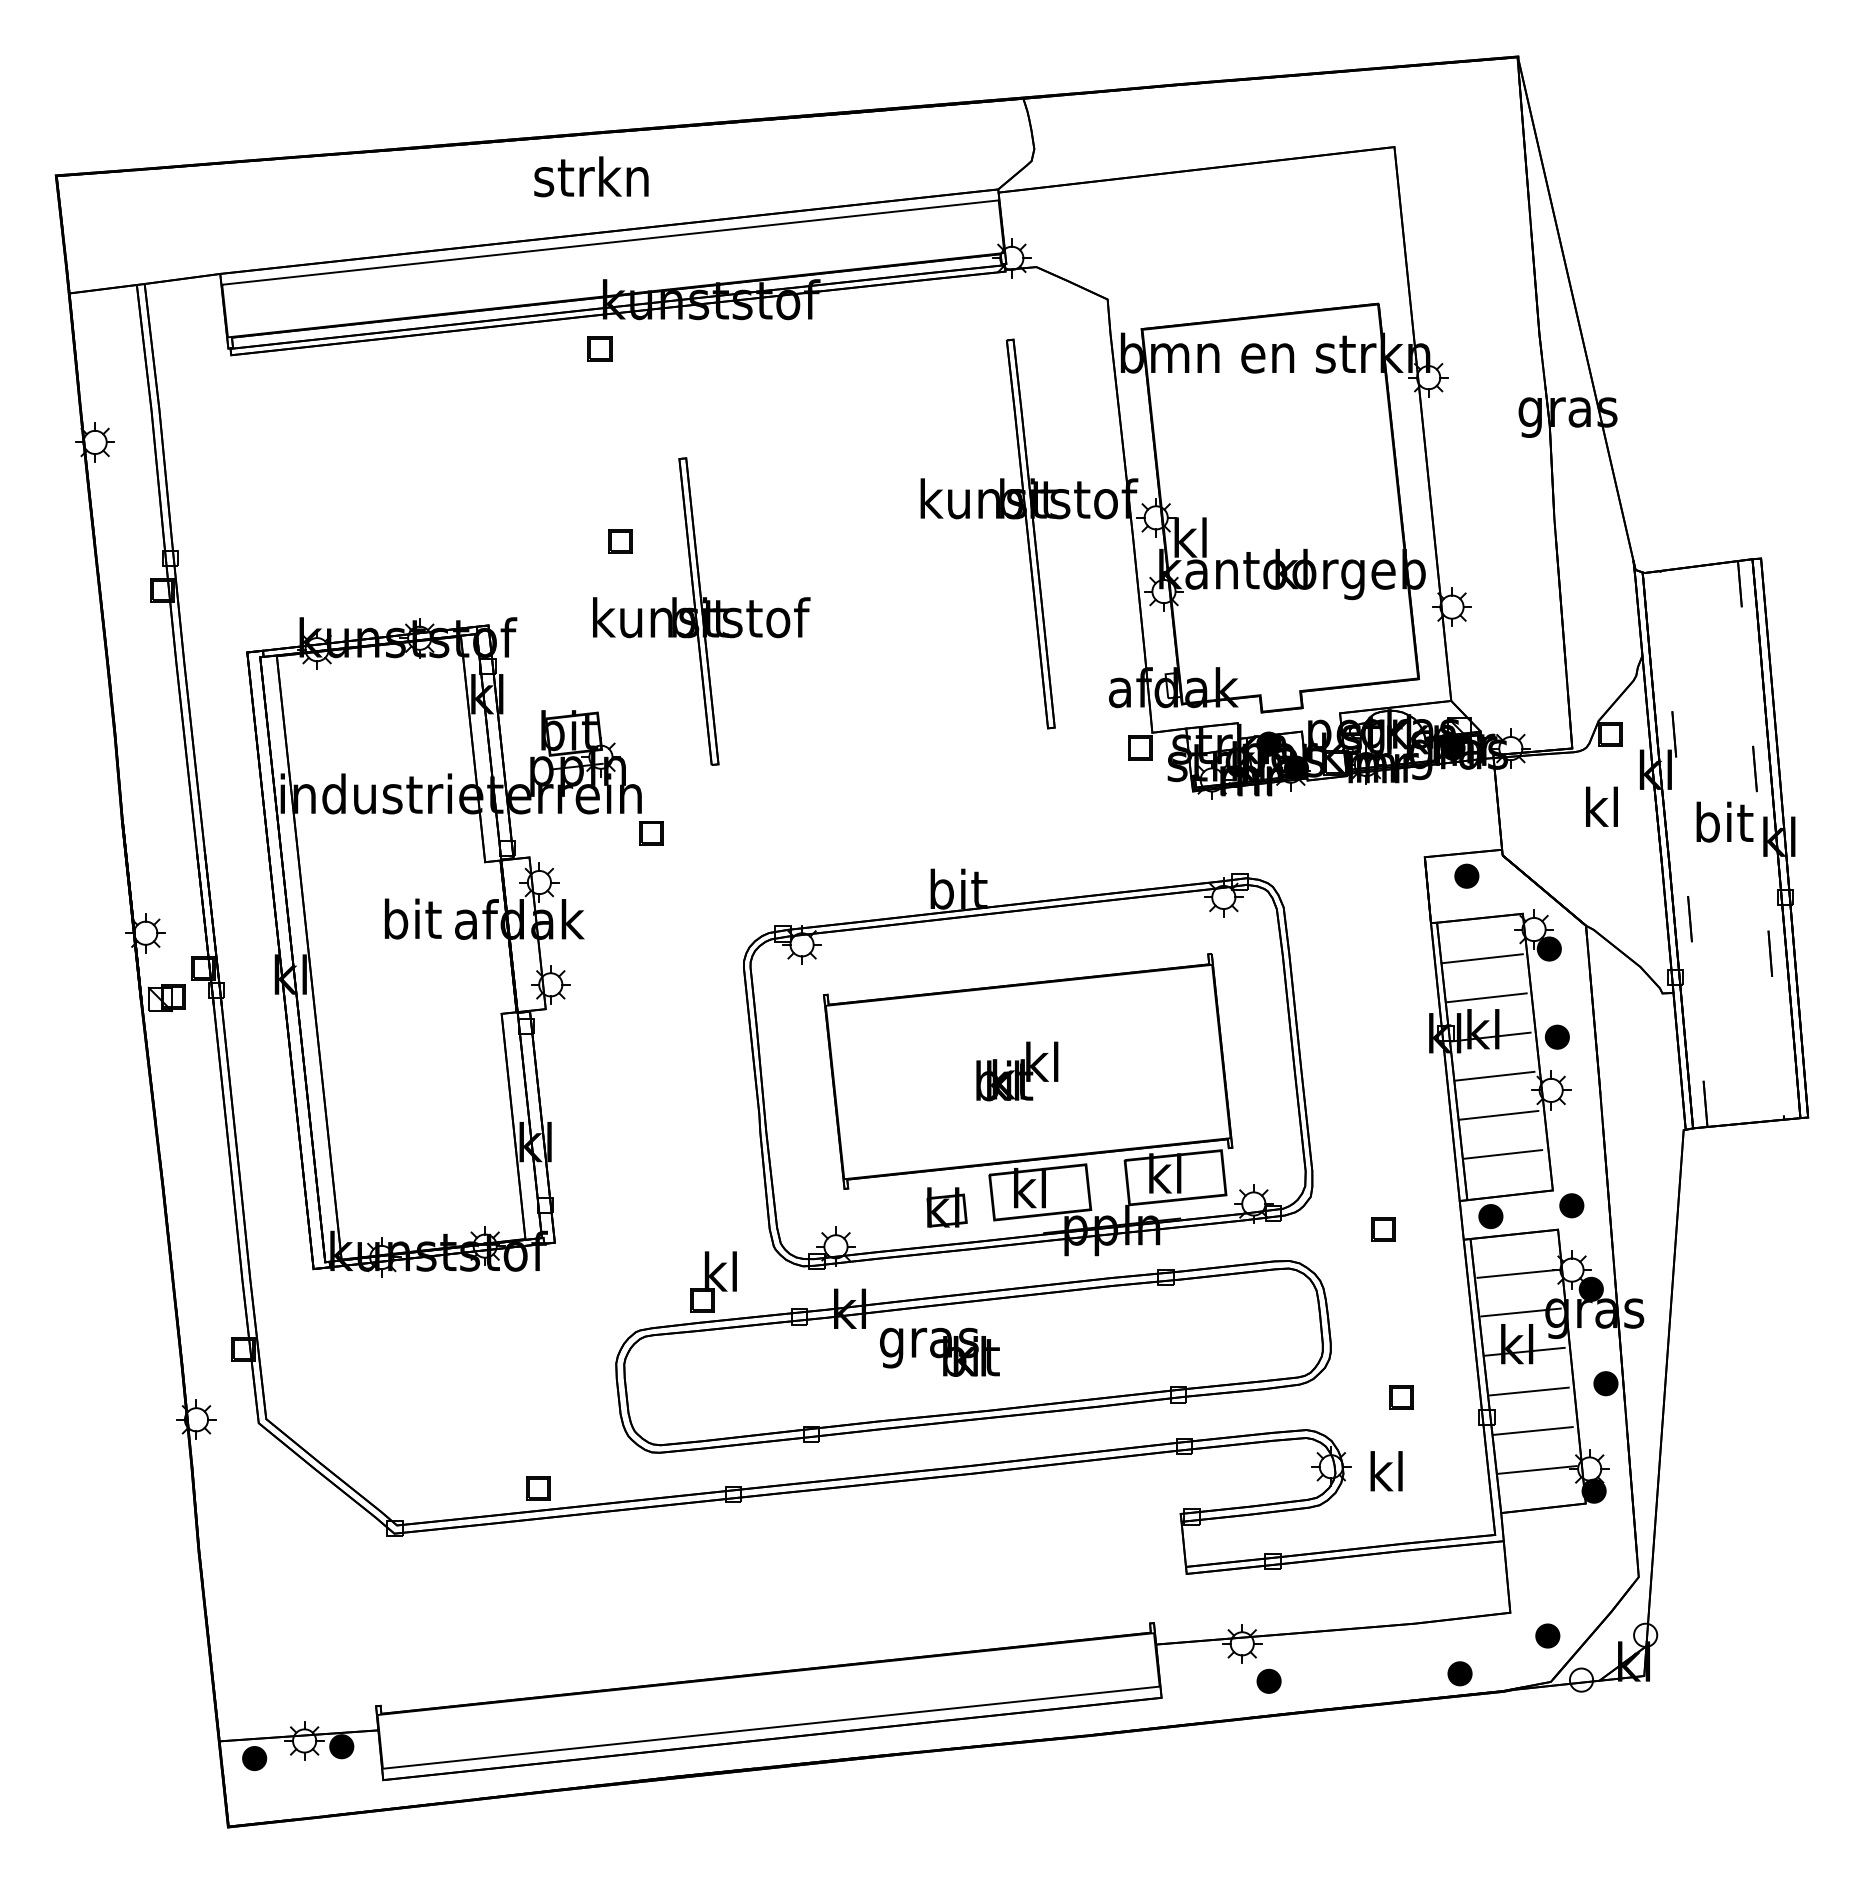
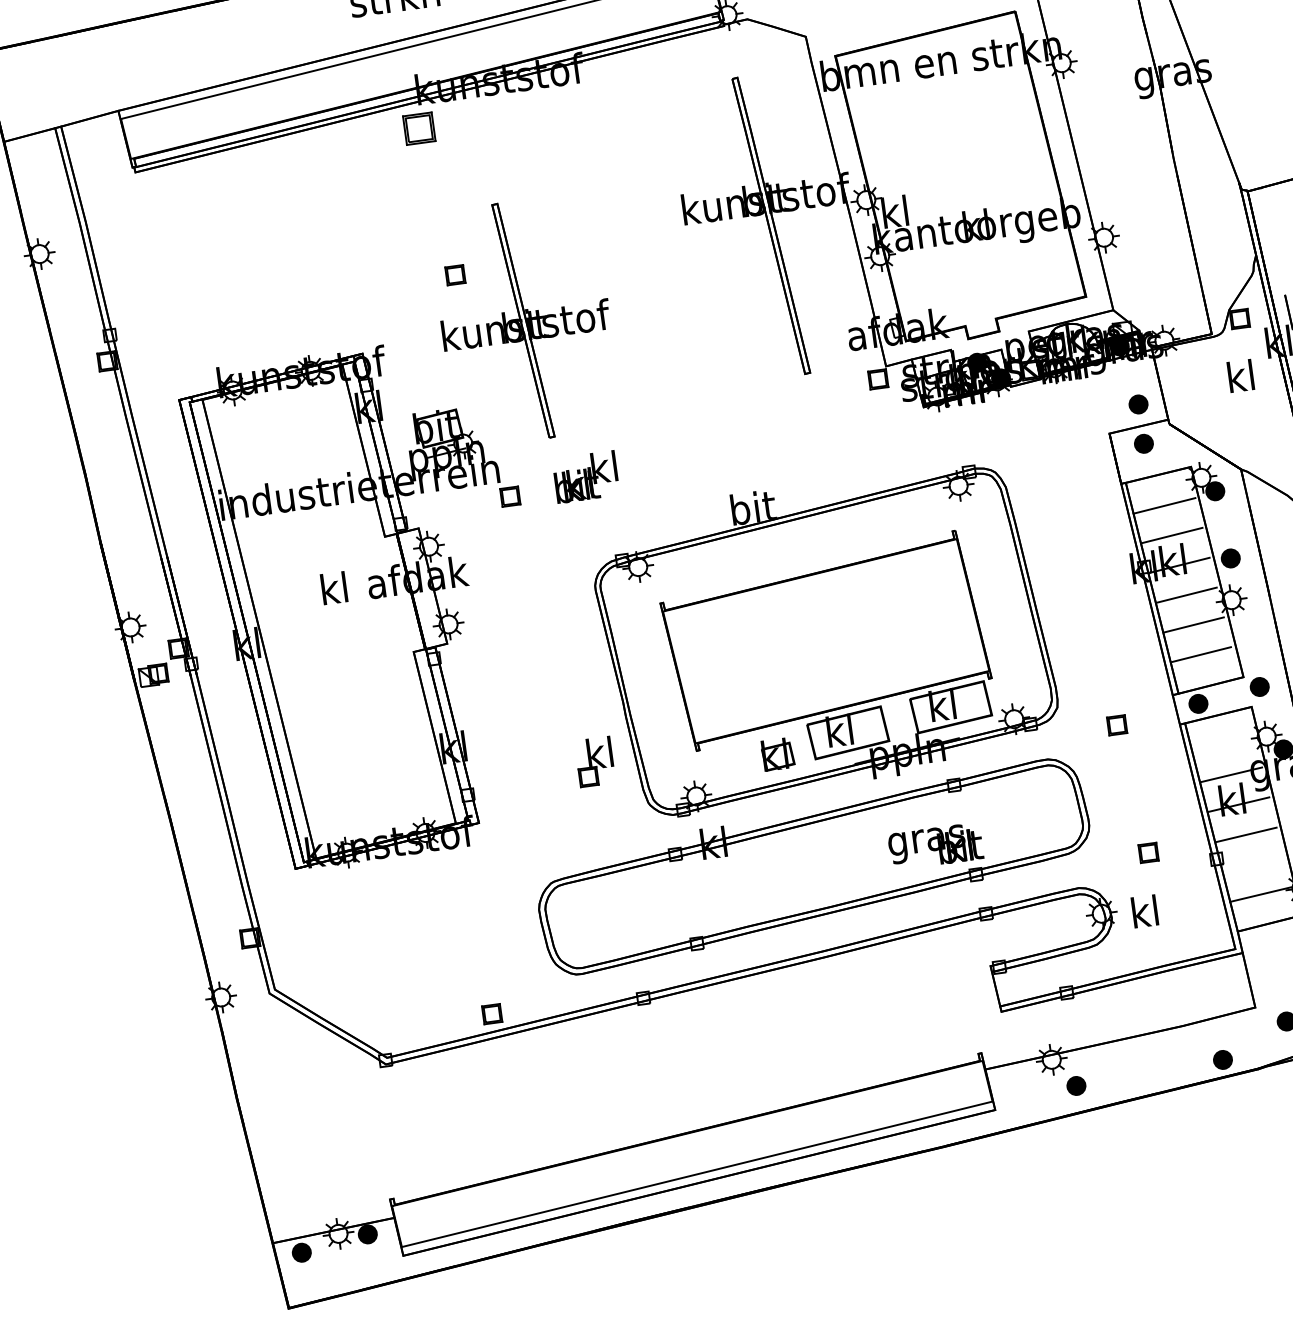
part: (599, 348) -> (418, 128), size x1.6
part: (1466, 824) -> (1138, 403), added
text: (412, 918) -> (334, 587), bit -> kl
text: (1017, 1071) -> (586, 477), moved
line: (1516, 1273) -> (1224, 745), removed
part: (713, 1281) -> (595, 761), moved
text: (939, 1351) -> (935, 845), moved
line: (1532, 1430) -> (1253, 864), removed

